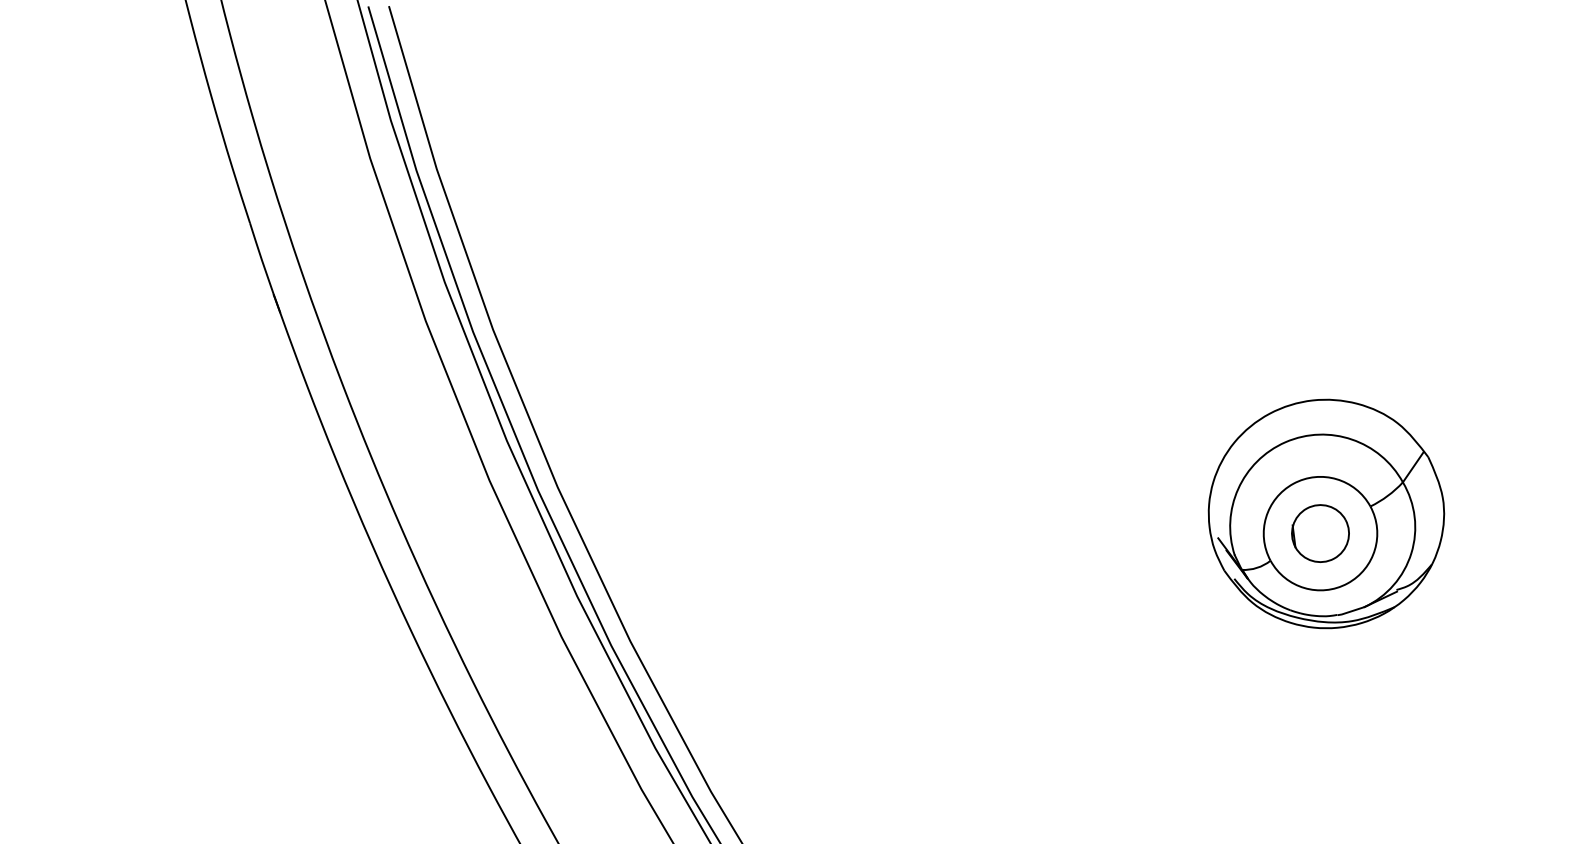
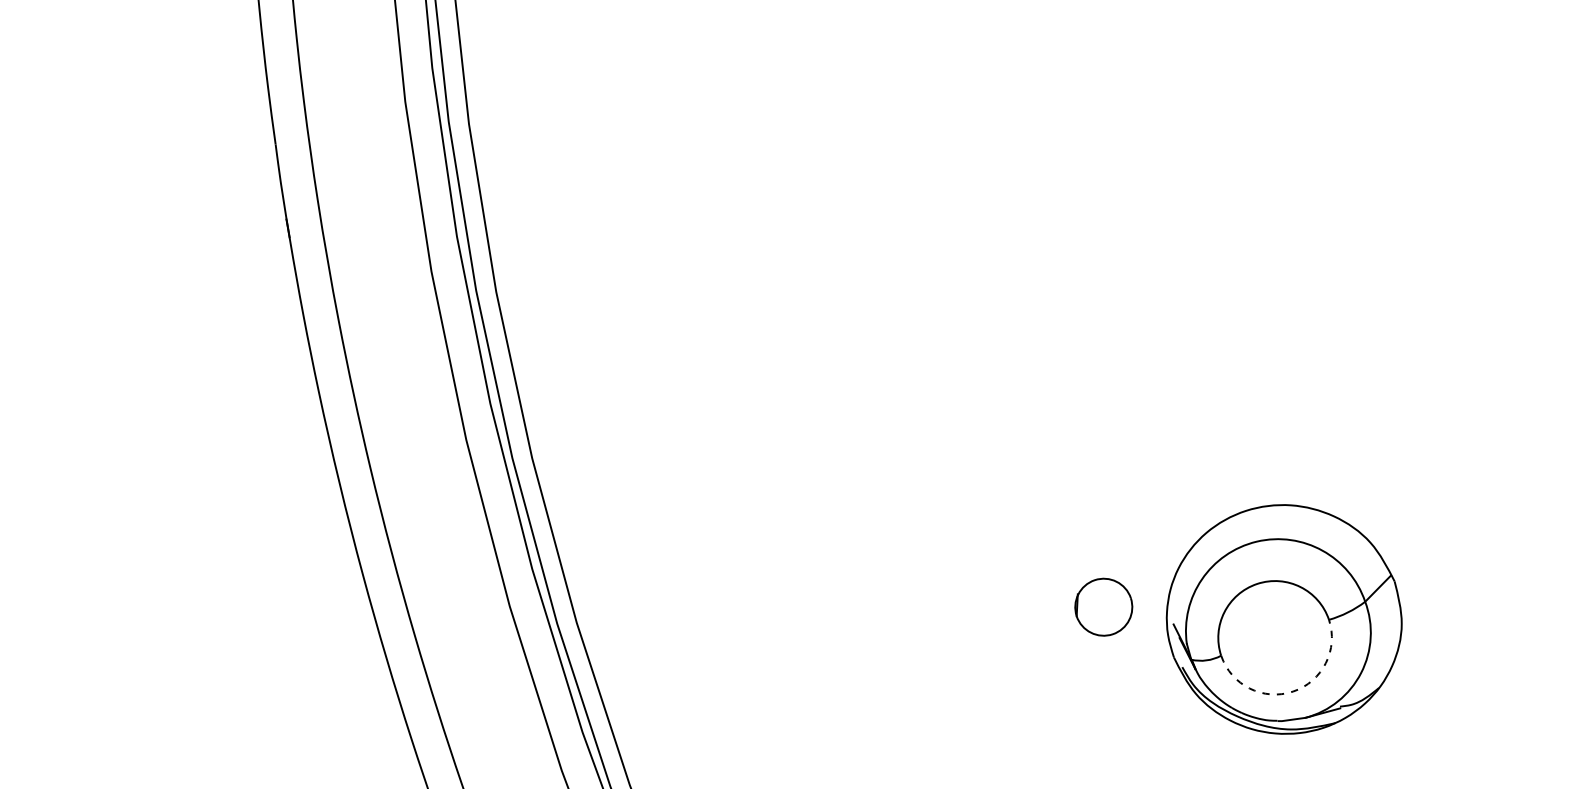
part: (1320, 533) -> (1103, 607), moved
arc: (1347, 583) -> (1292, 691), solid -> dashed

